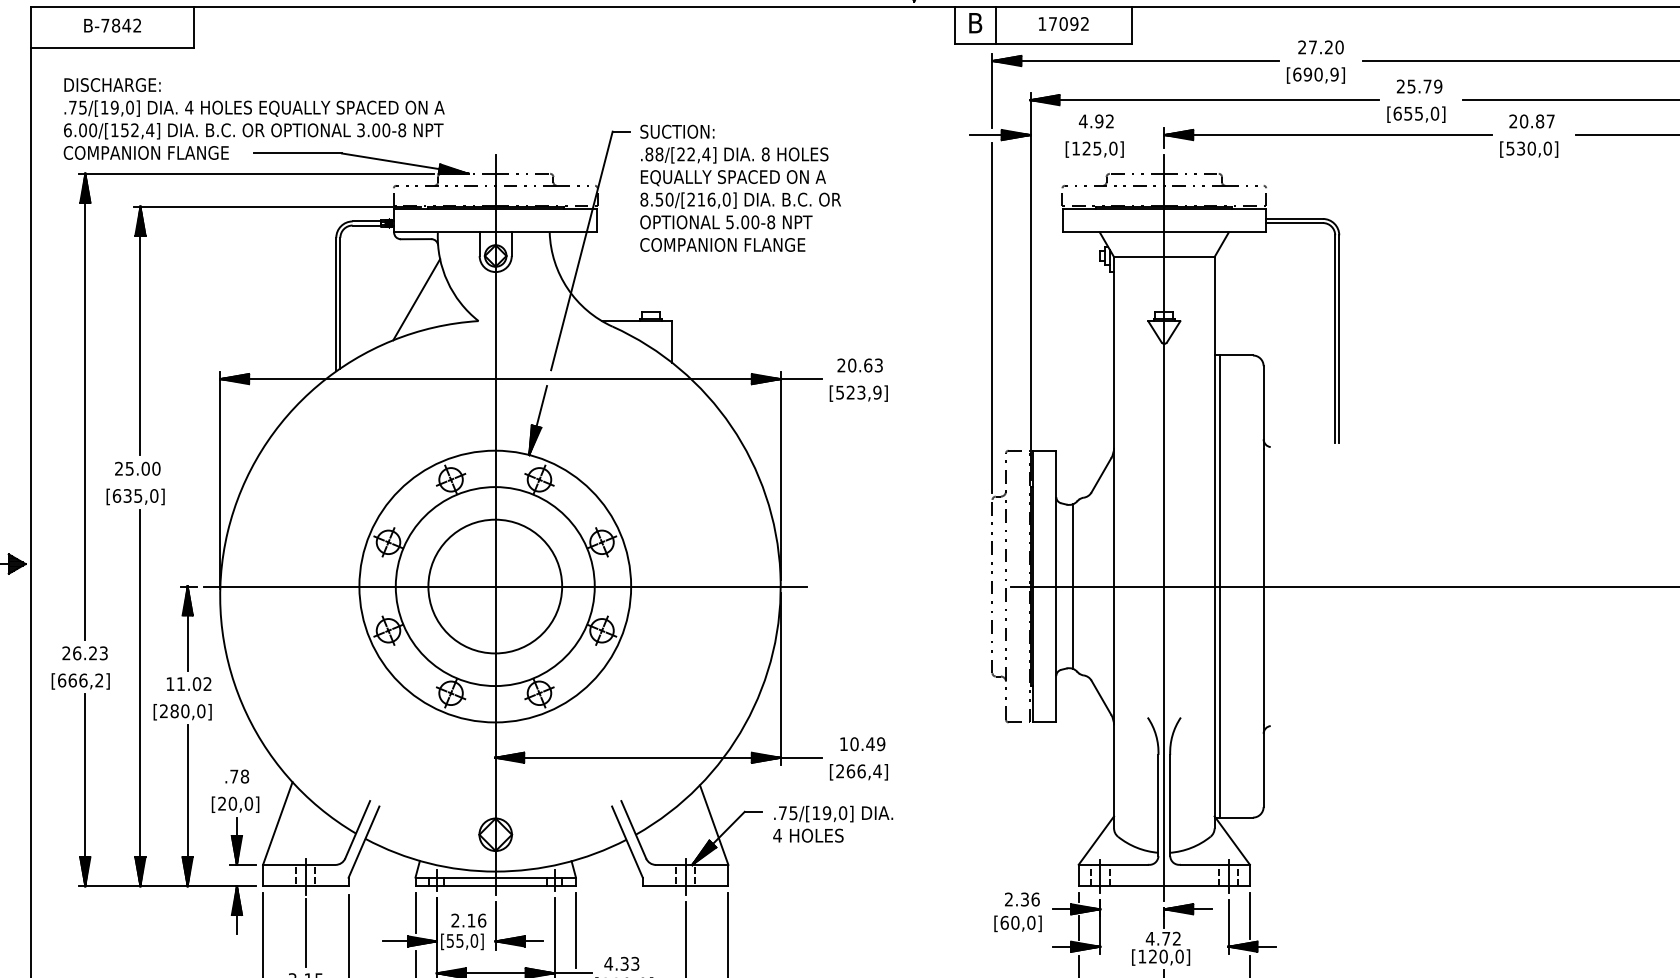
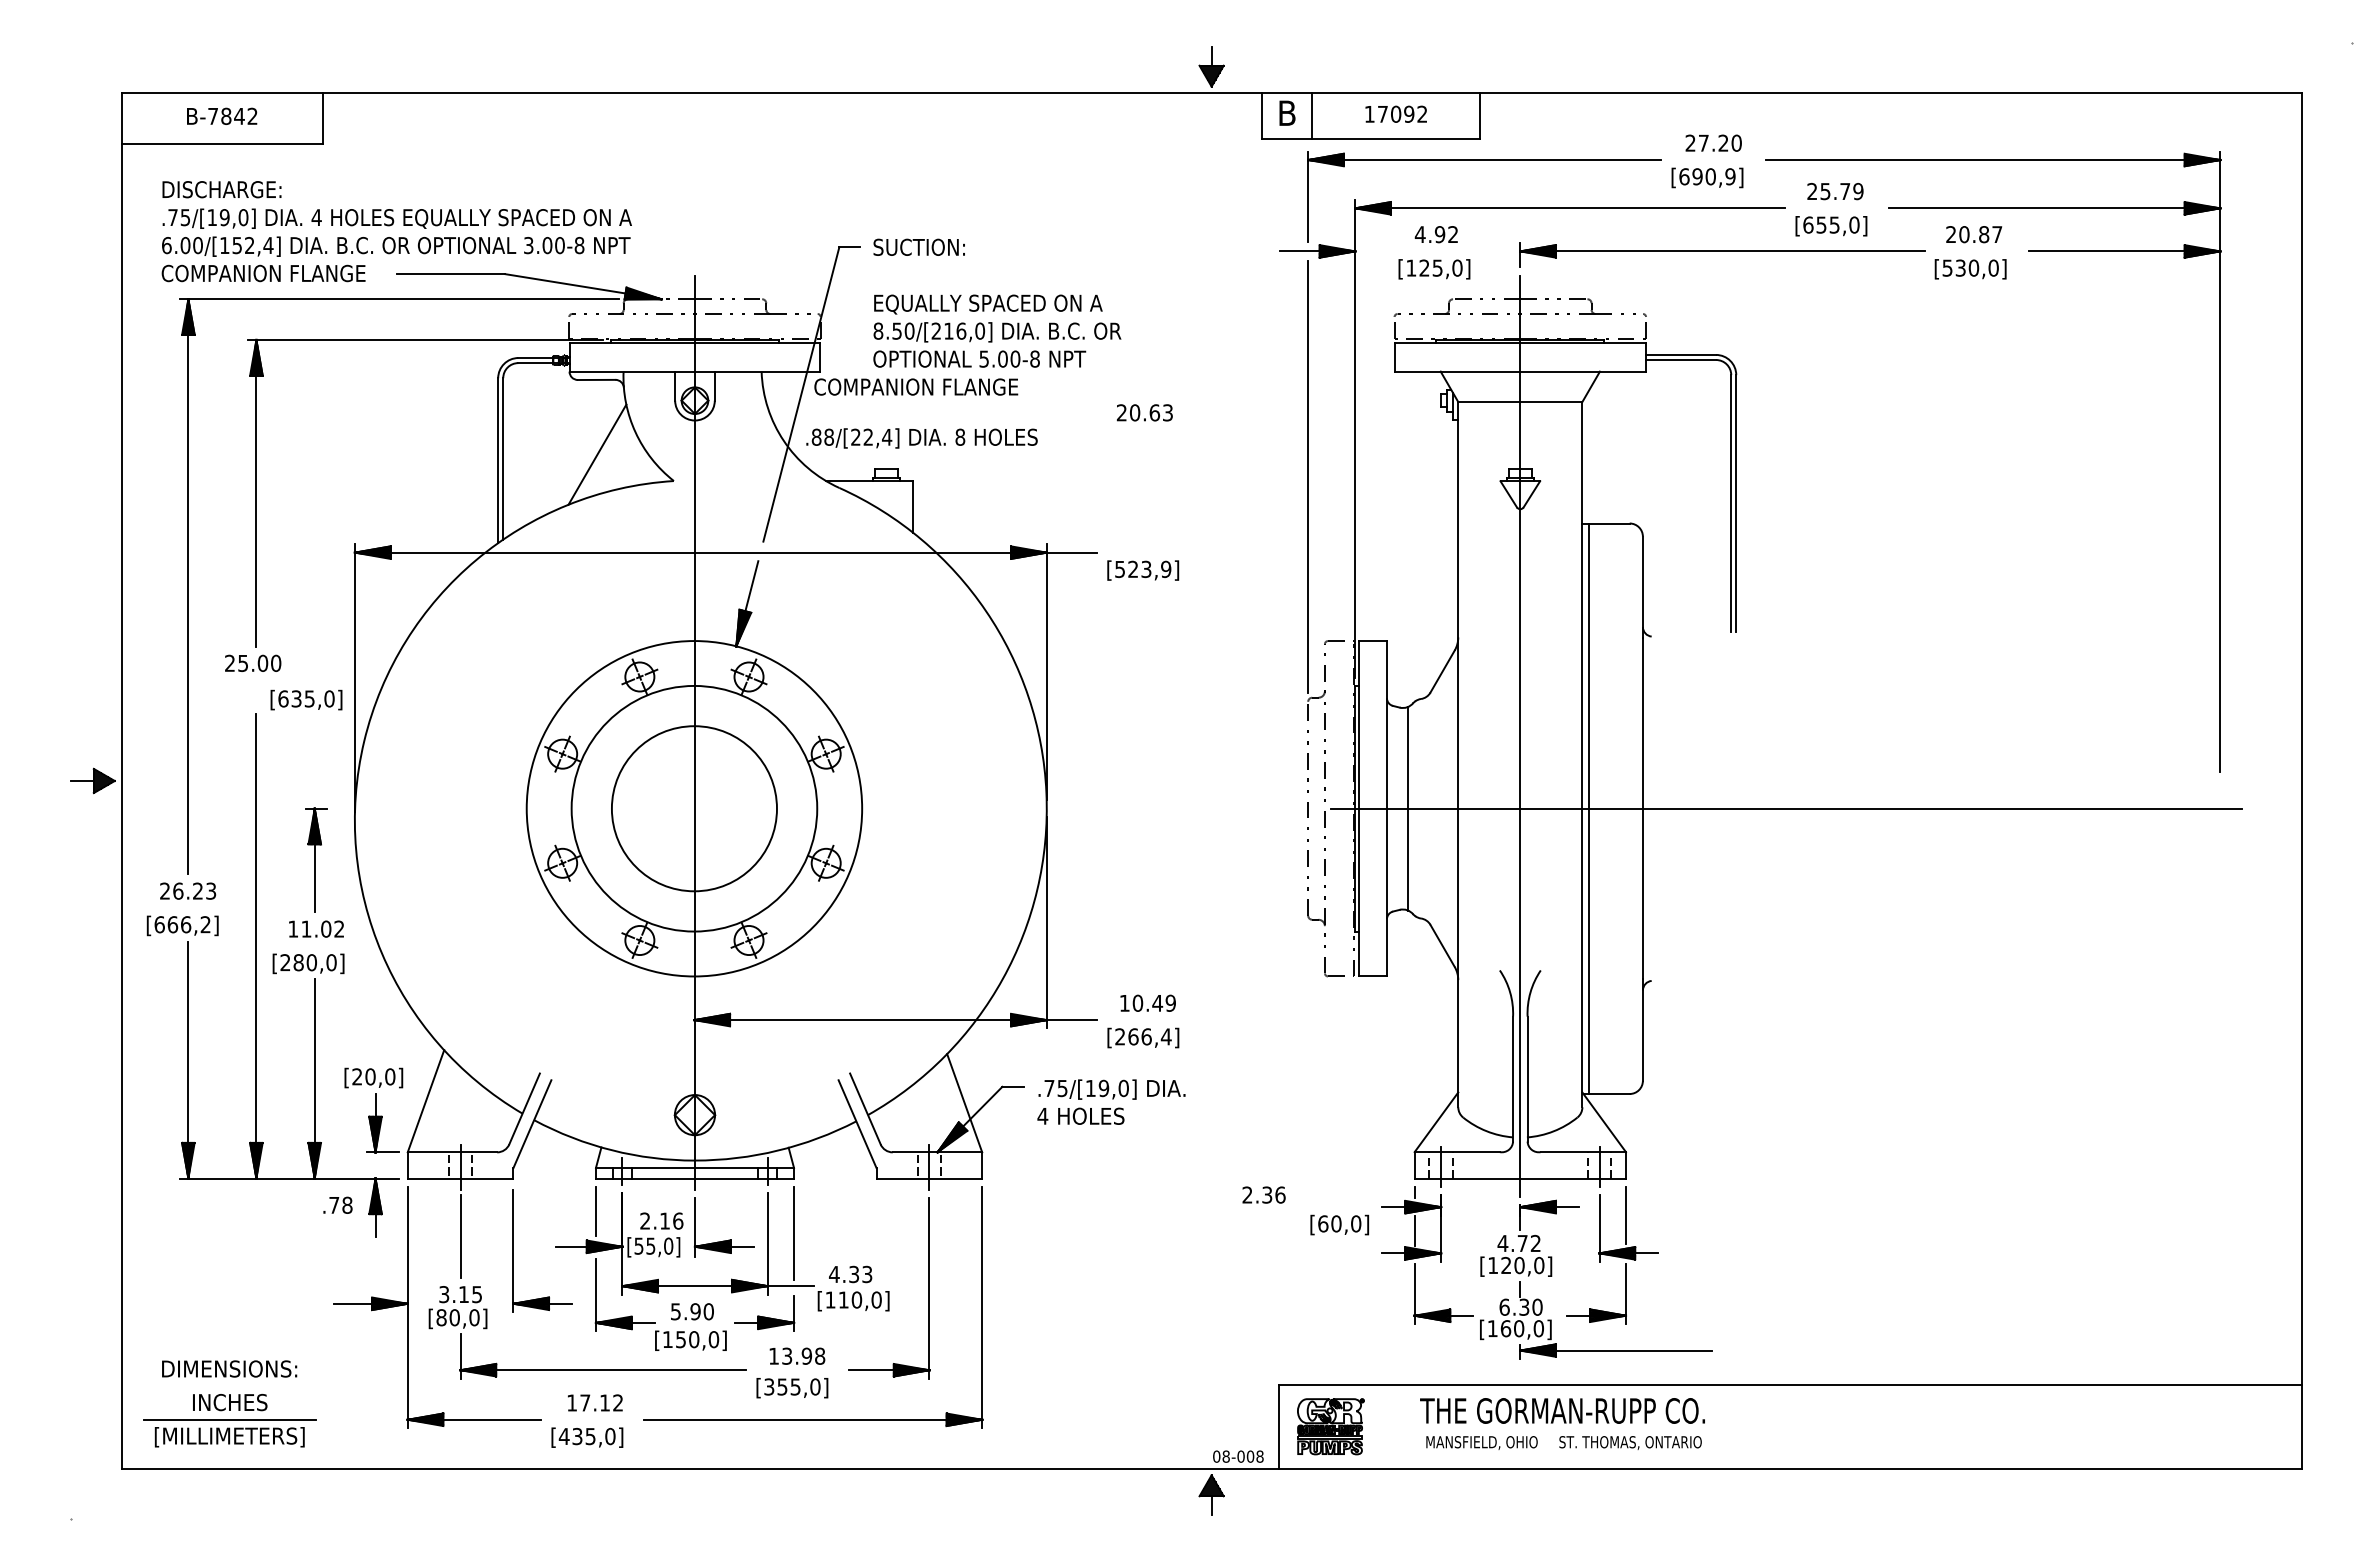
text: (734, 155) -> (921, 438), moved
text: (722, 244) -> (916, 386), moved
text: (859, 365) -> (1144, 412), moved
text: (135, 496) -> (306, 699), moved
line: (505, 586) -> (706, 808), removed
text: (236, 775) -> (337, 1204), moved
text: (1021, 899) -> (1263, 1194), moved

